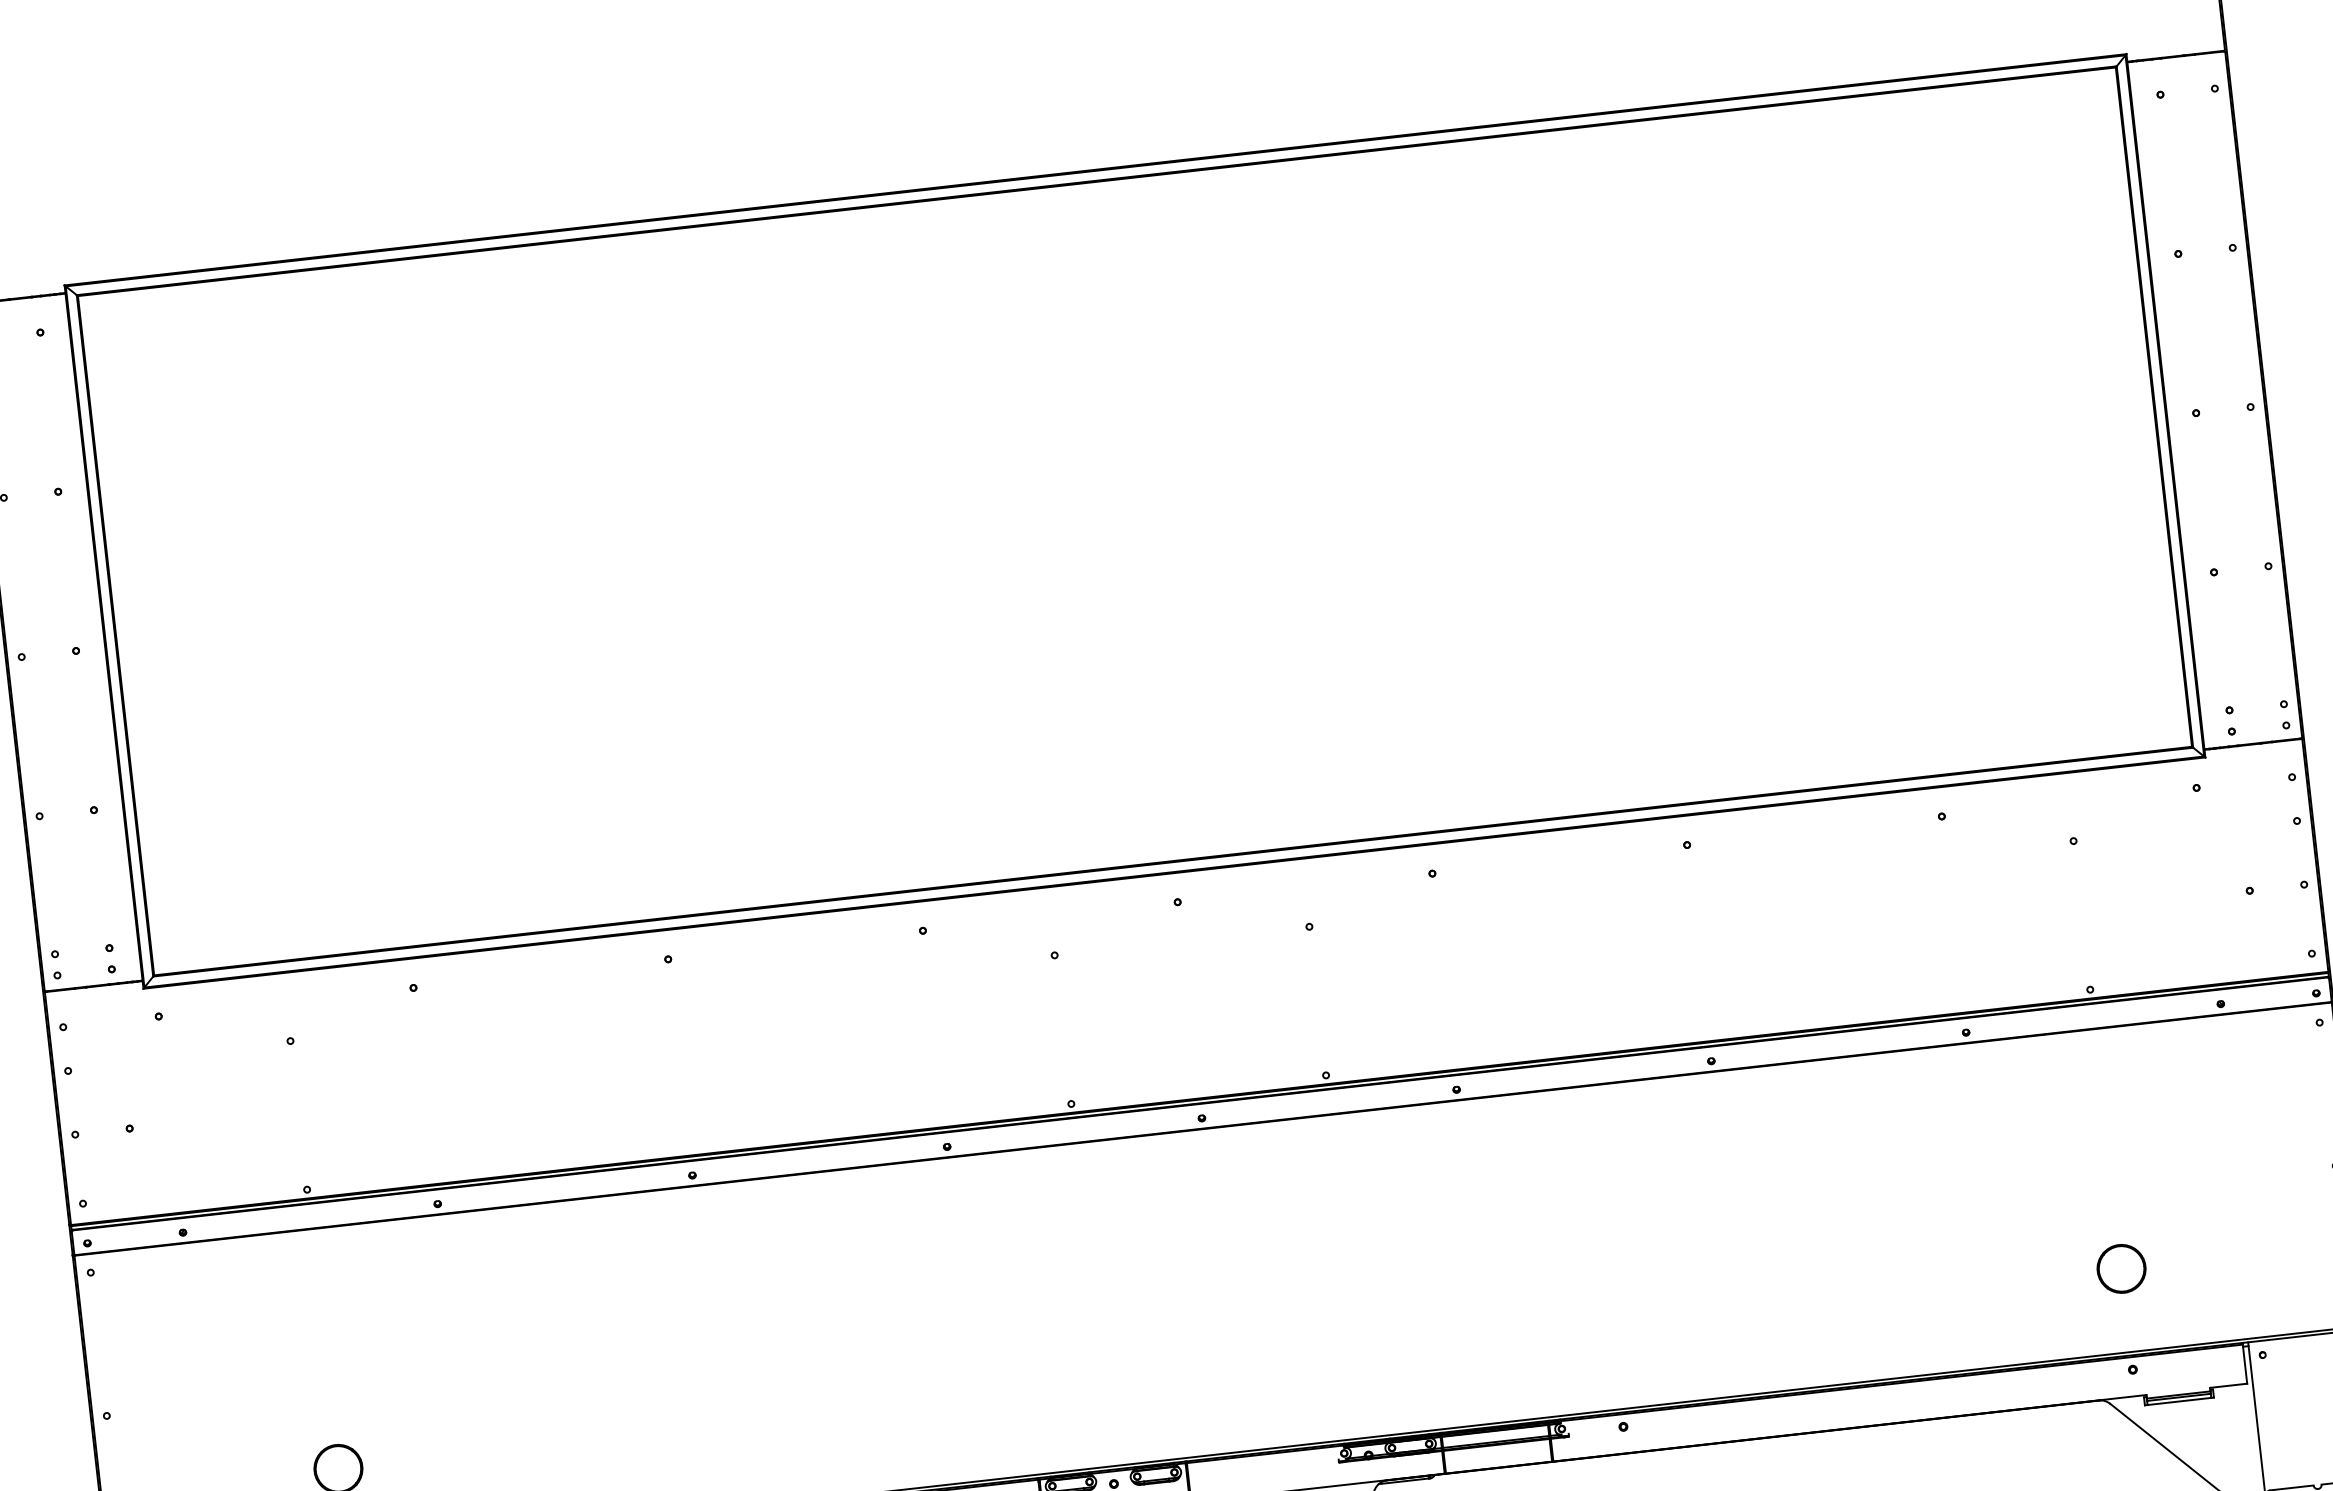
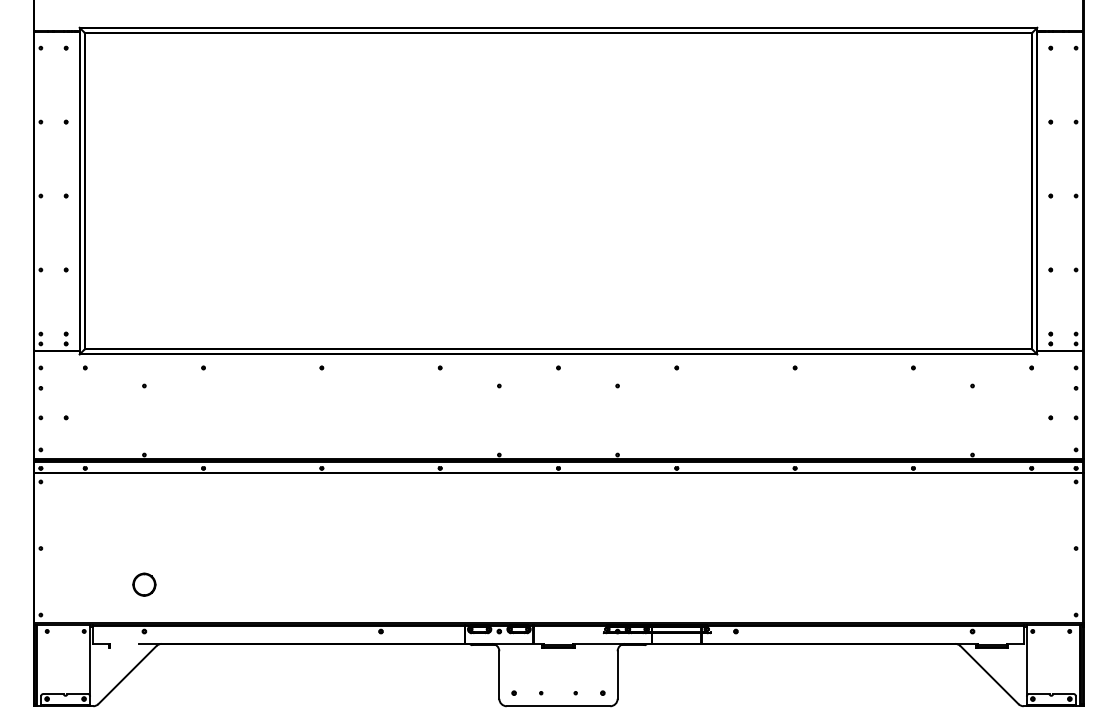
part: (2121, 1268) -> (972, 584), removed

